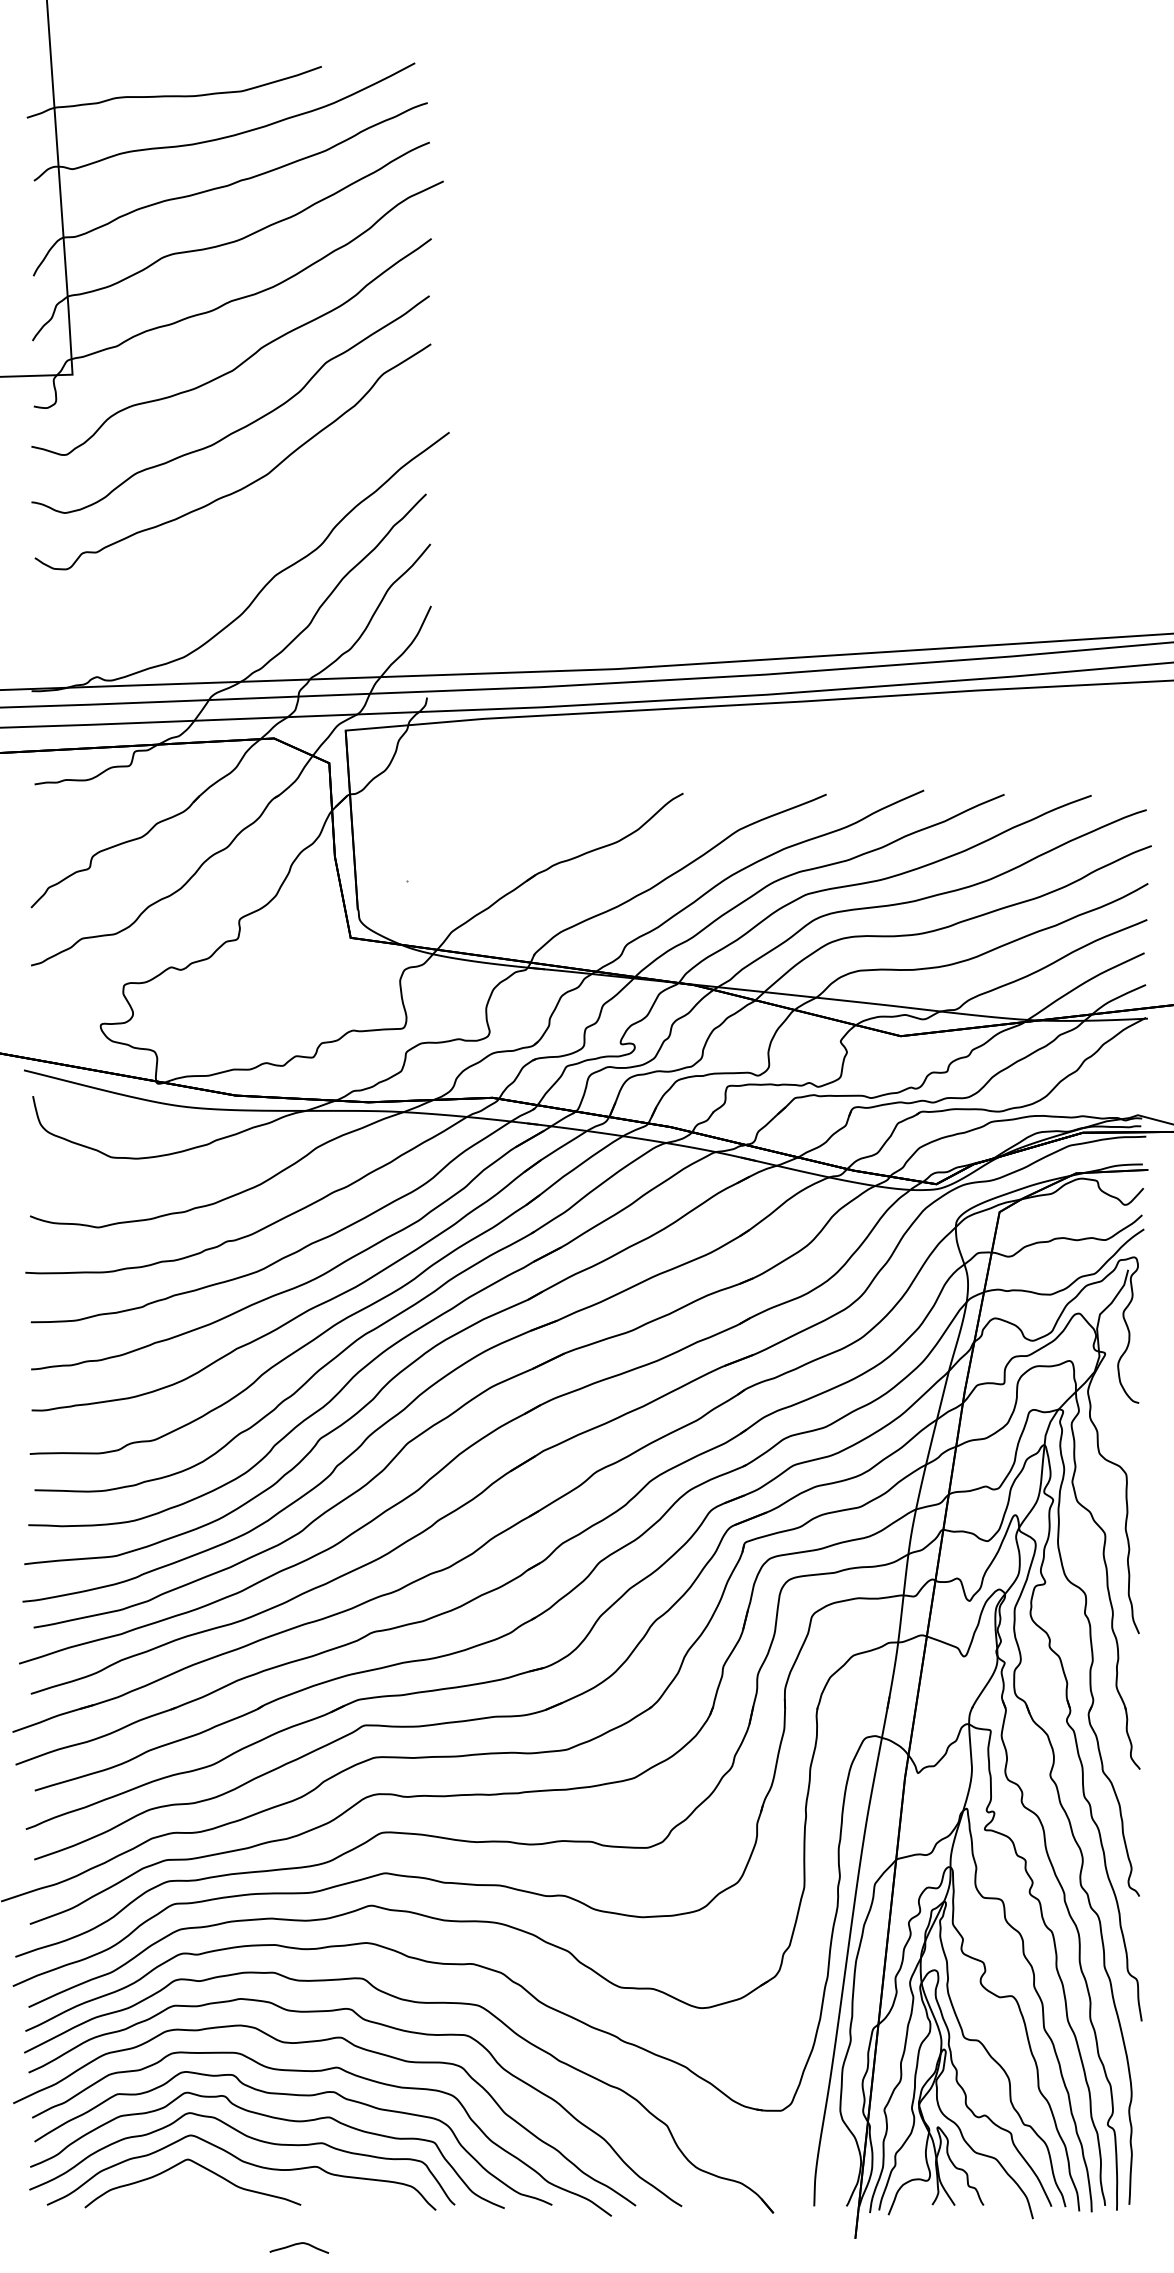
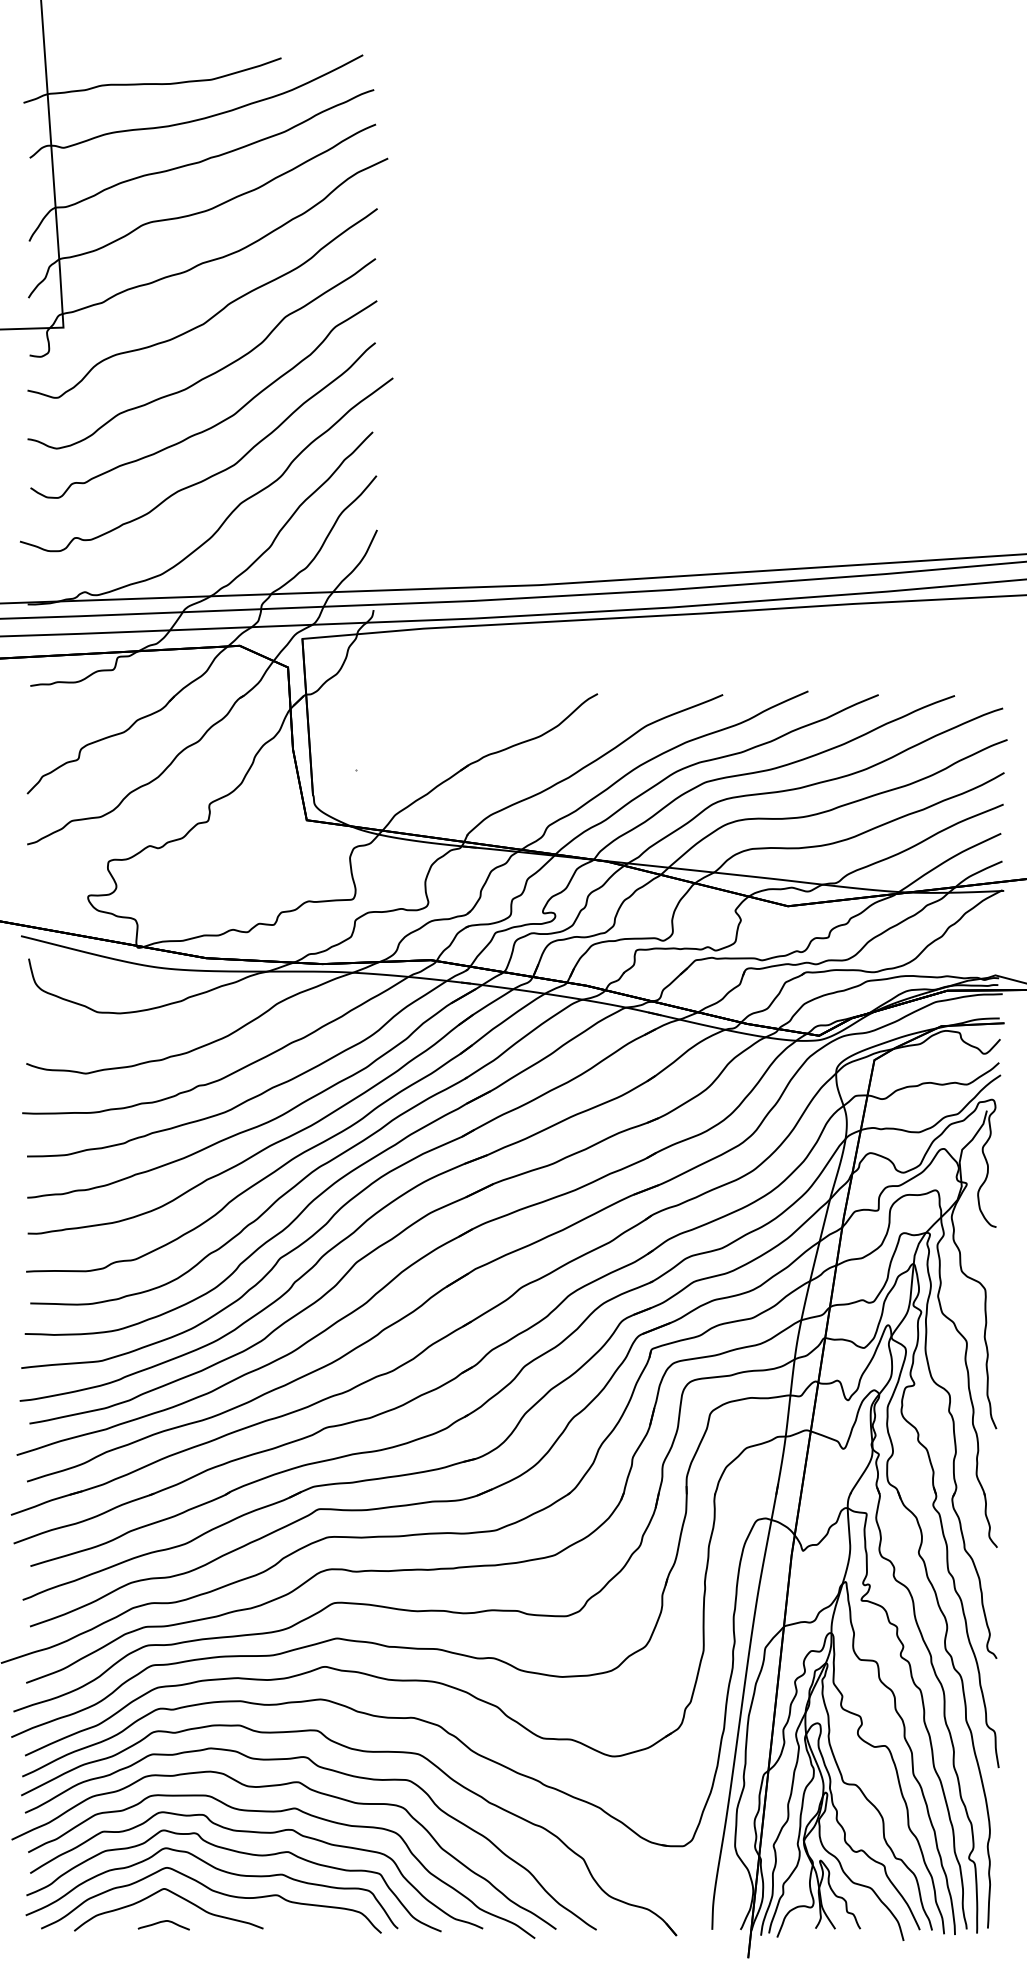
curve: (241, 543) -> (211, 475), added
curve: (298, 2244) -> (163, 1922), moved

